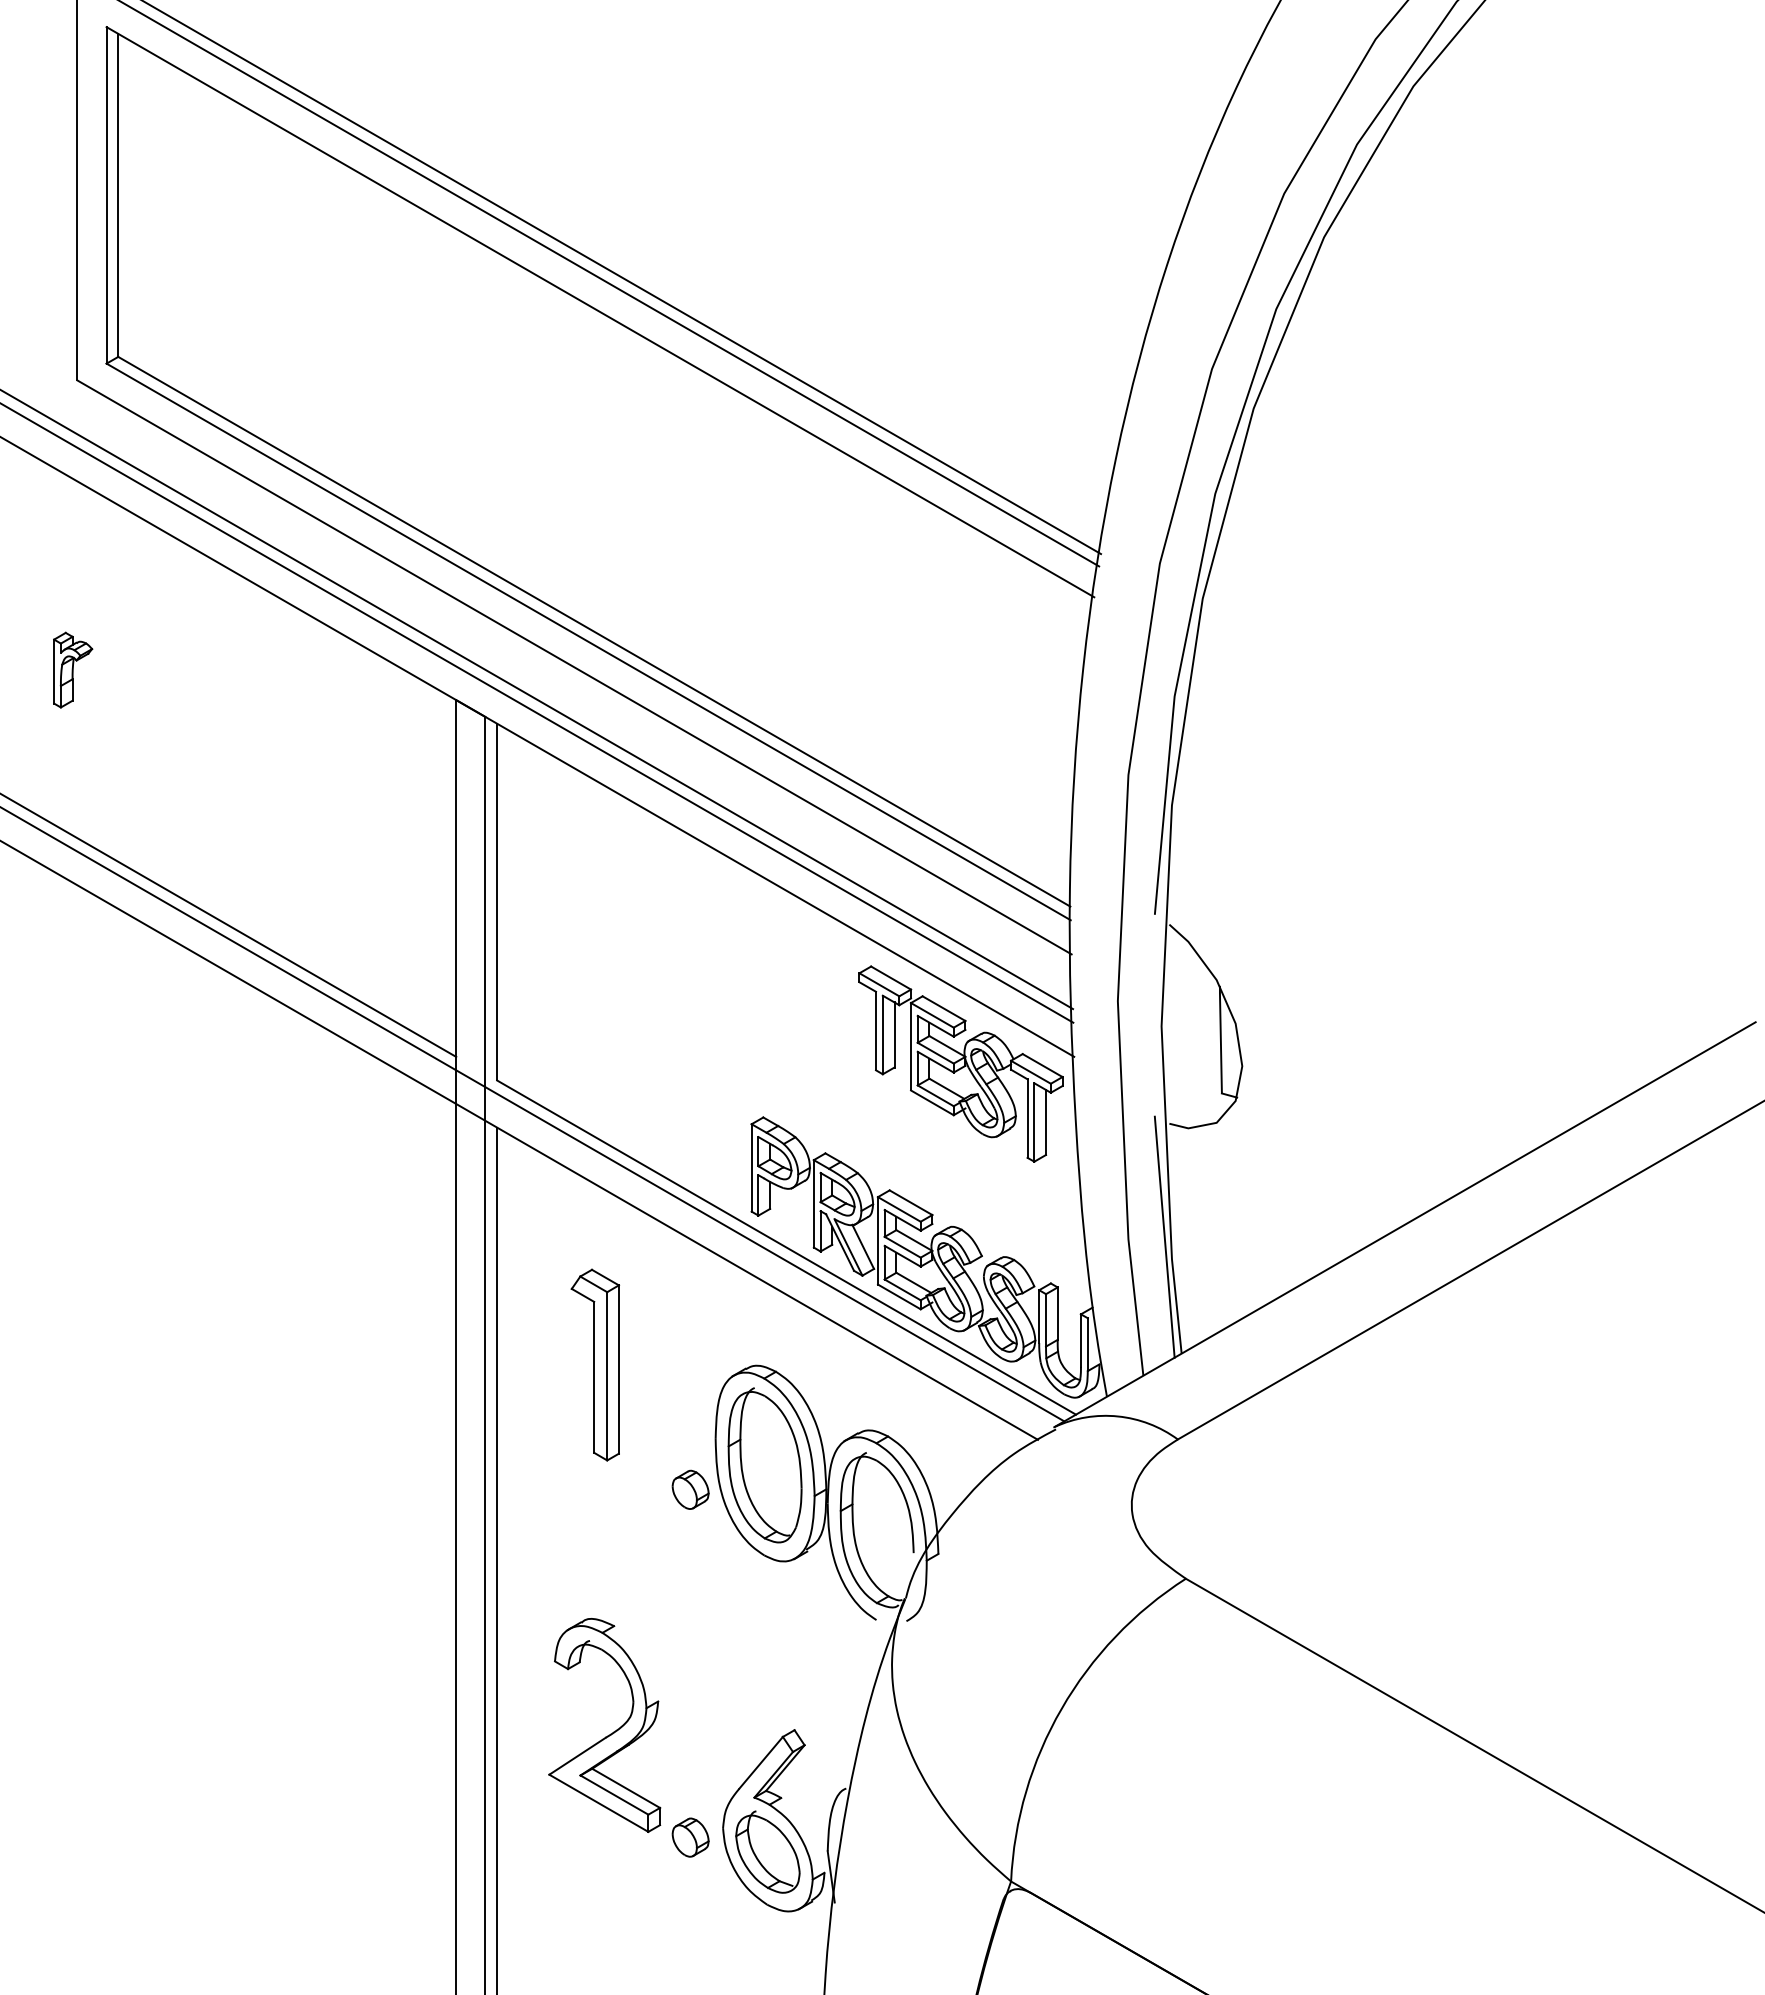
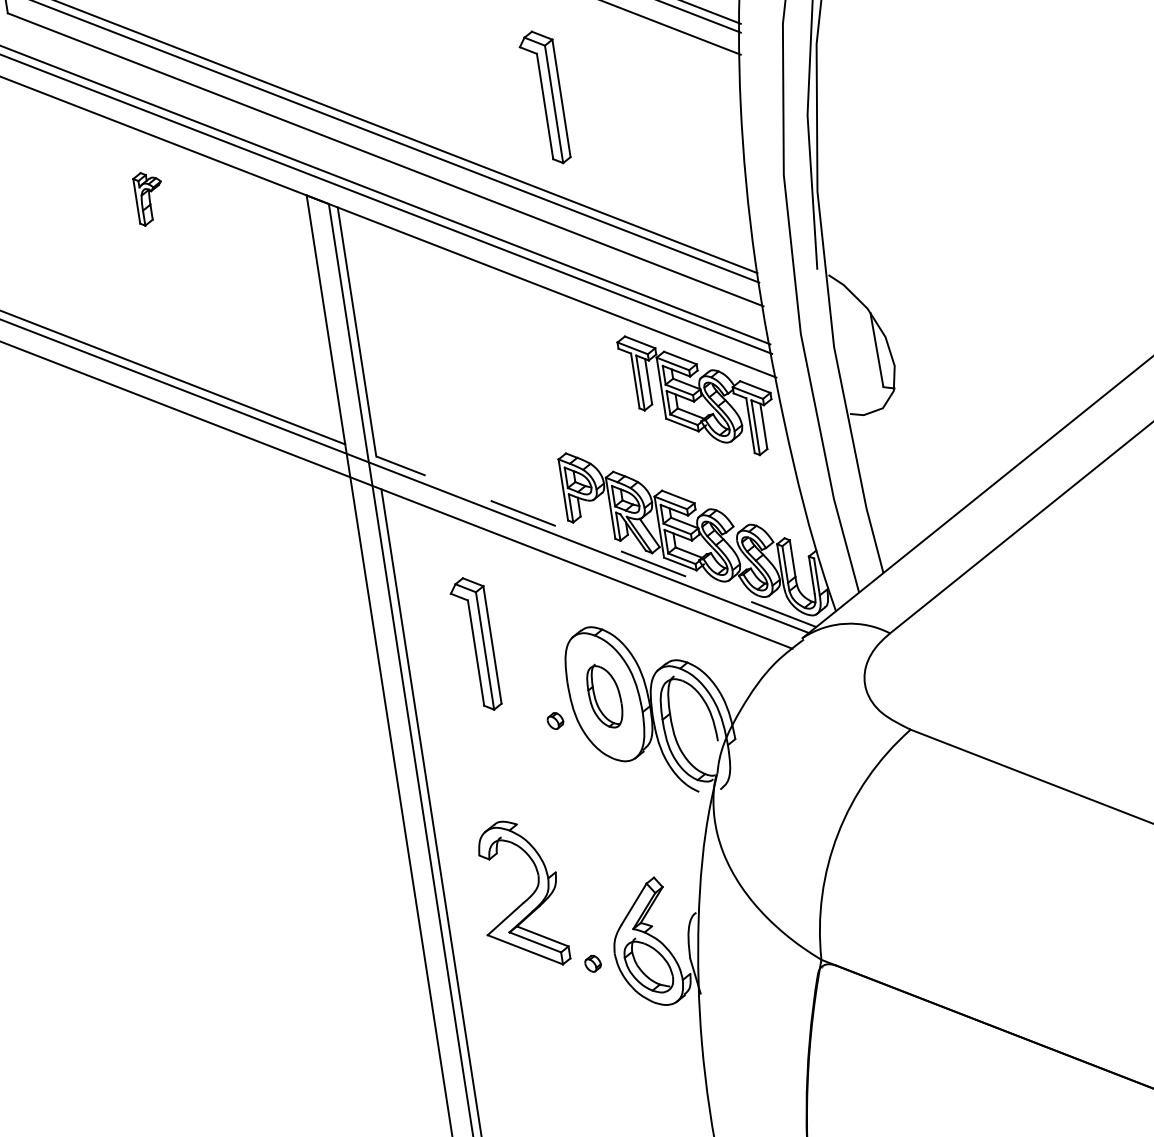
part: (809, 614) -> (543, 97), added
part: (73, 669) -> (150, 197), moved
line: (1164, 1236) -> (858, 493), removed
line: (786, 1247) -> (596, 541), solid -> dashed
part: (764, 1465) -> (604, 696), size x0.6
part: (690, 1489) -> (555, 720), size x0.6
part: (690, 1837) -> (592, 963), size x0.6

